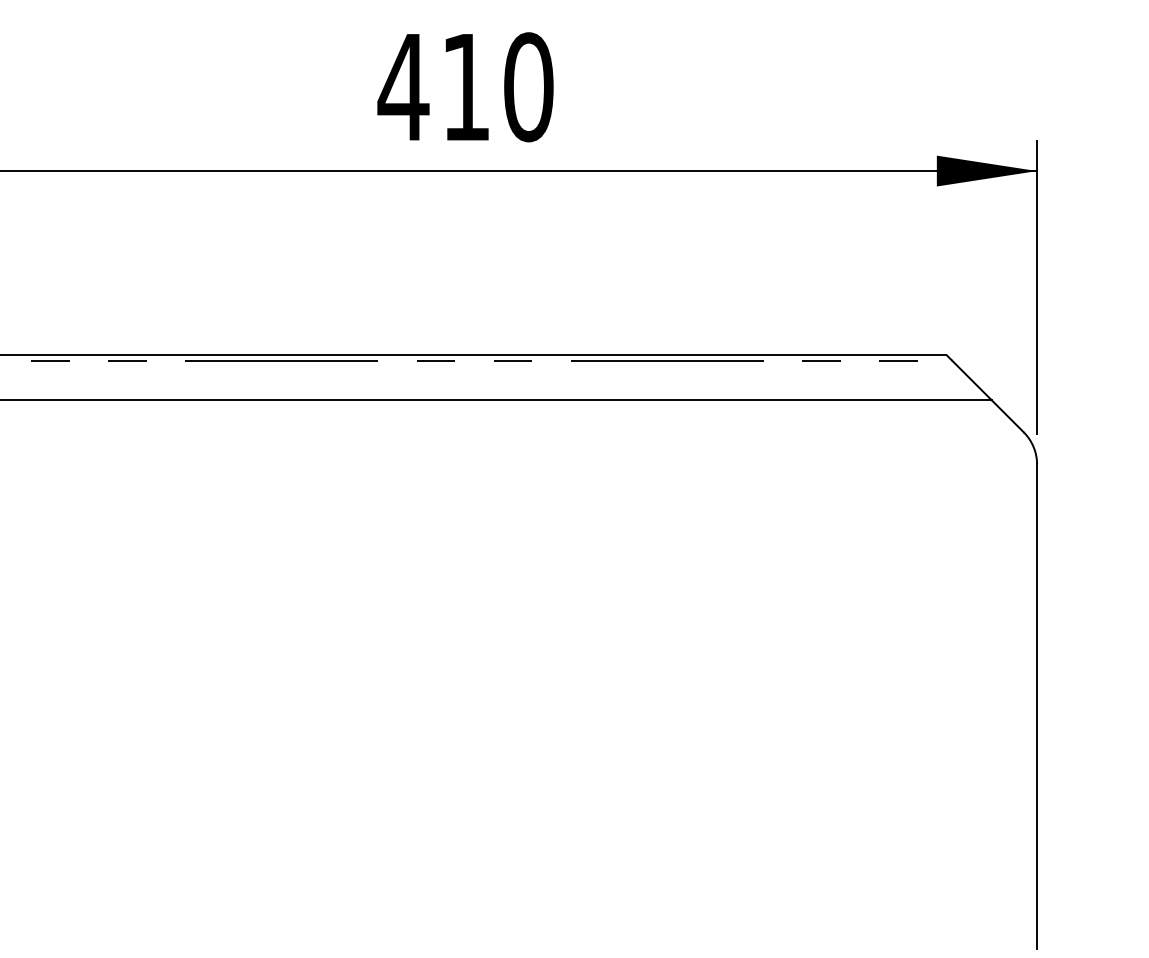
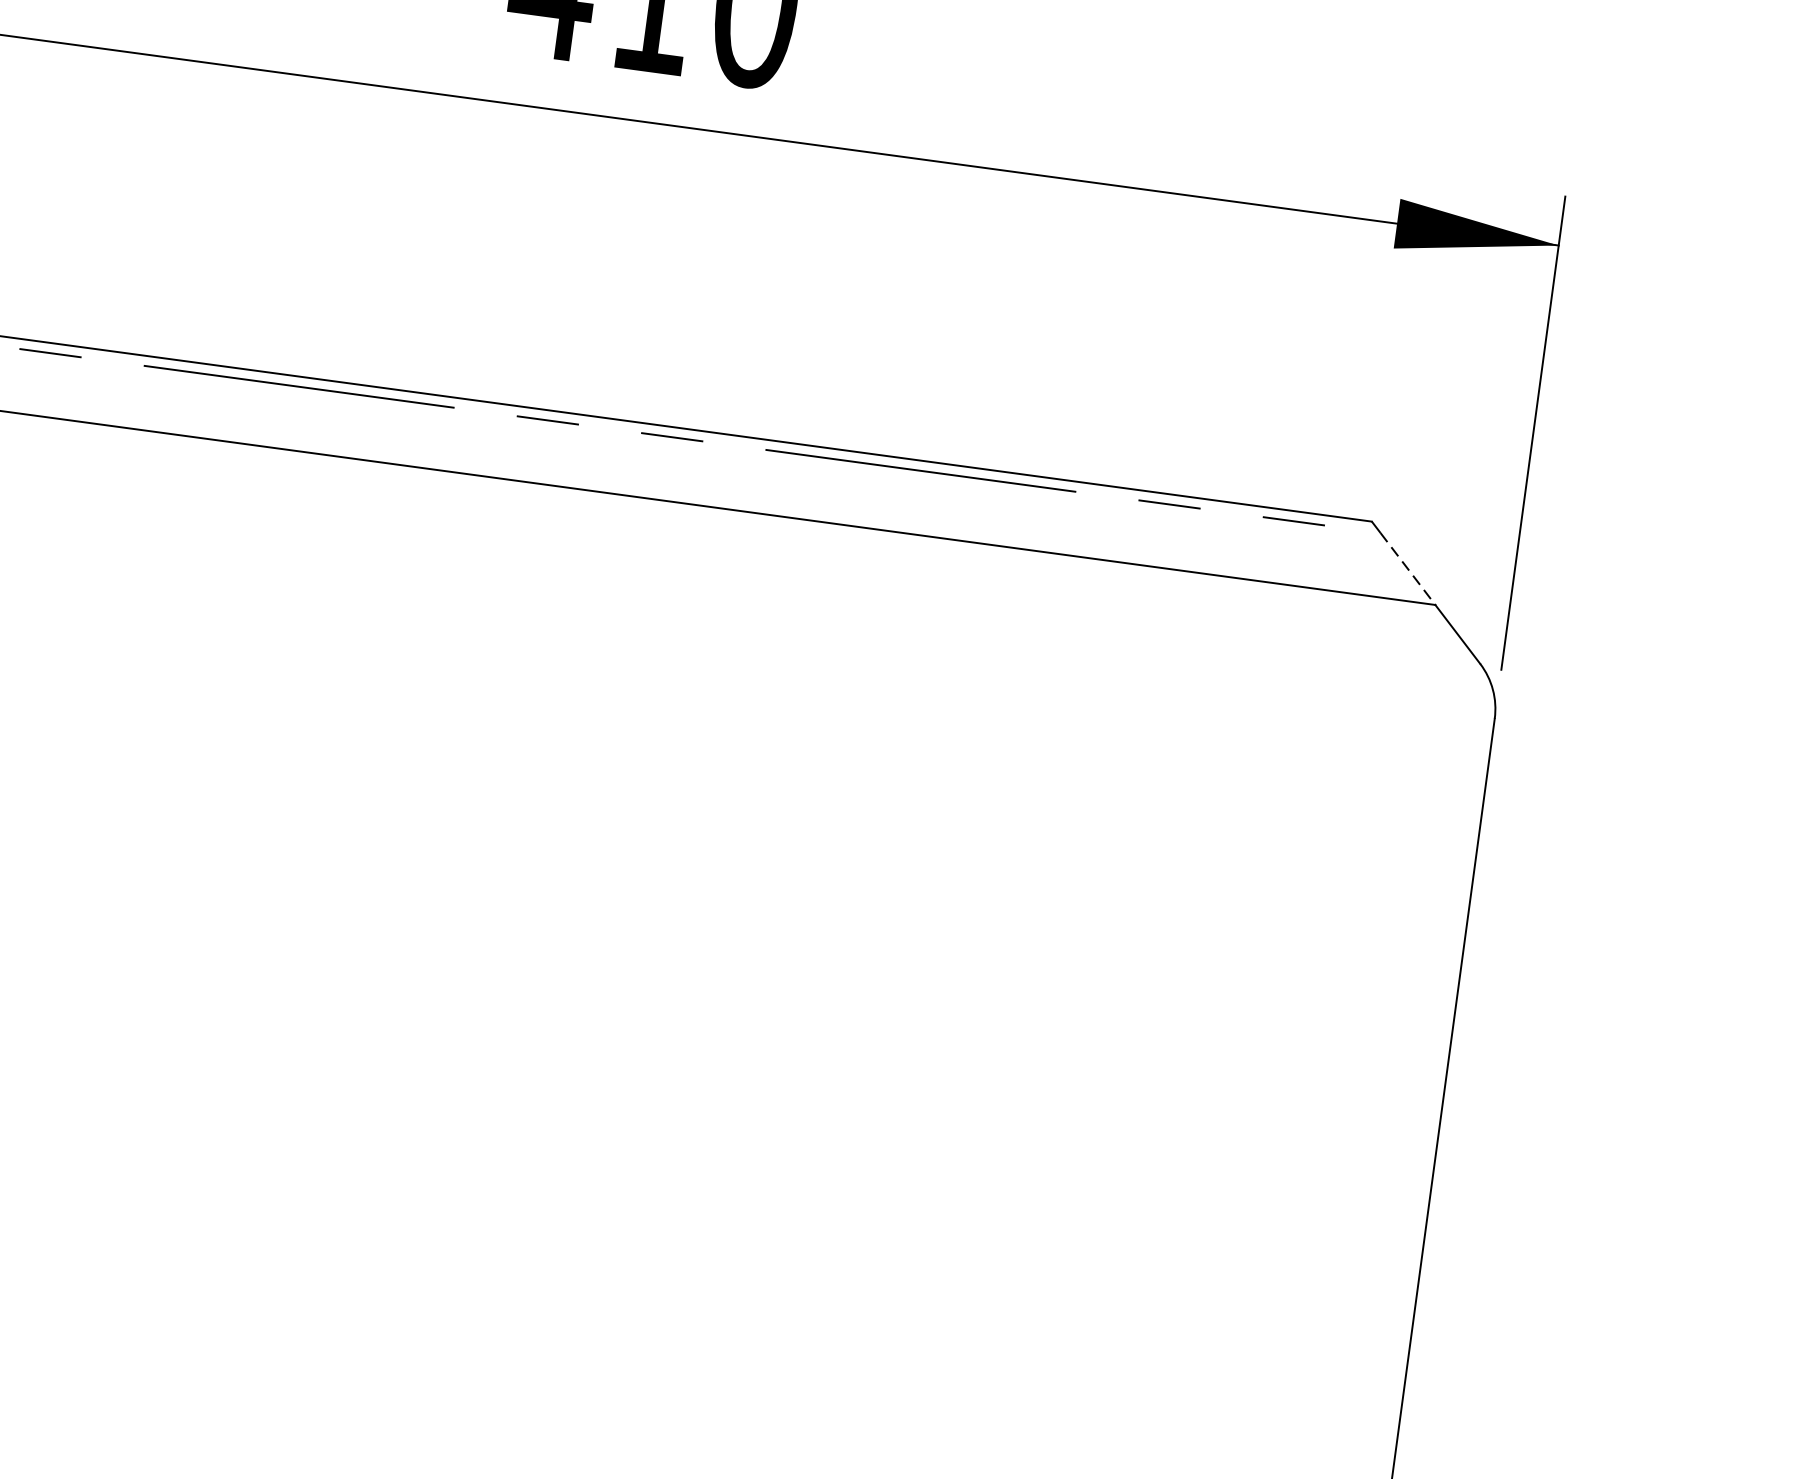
line: (971, 380) -> (1407, 568), solid -> dashed

